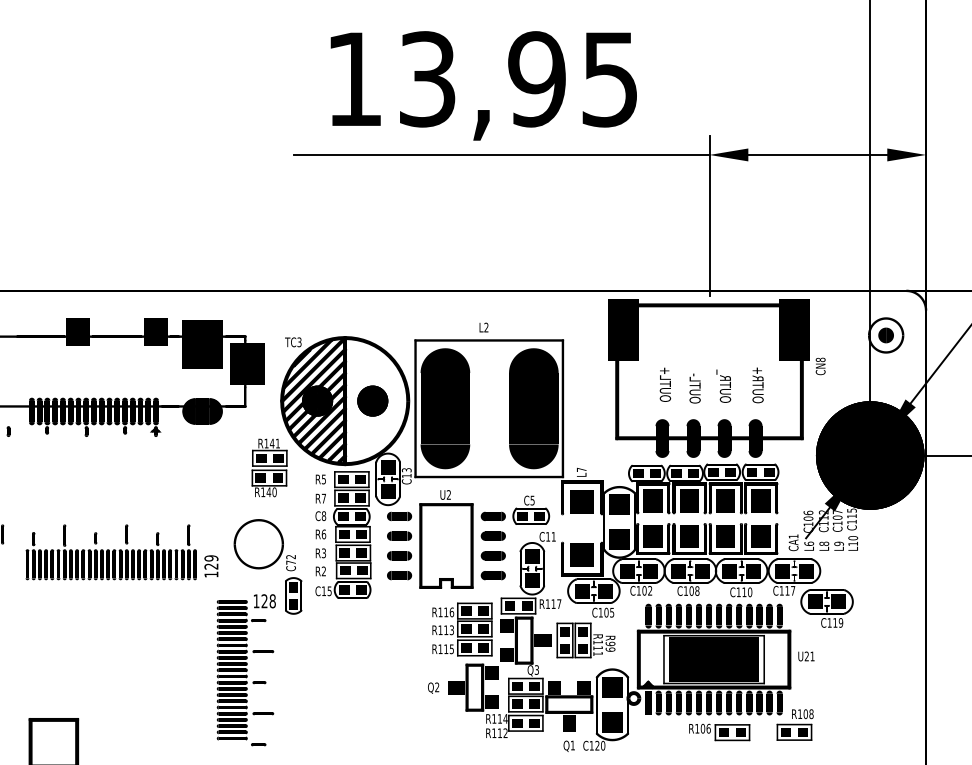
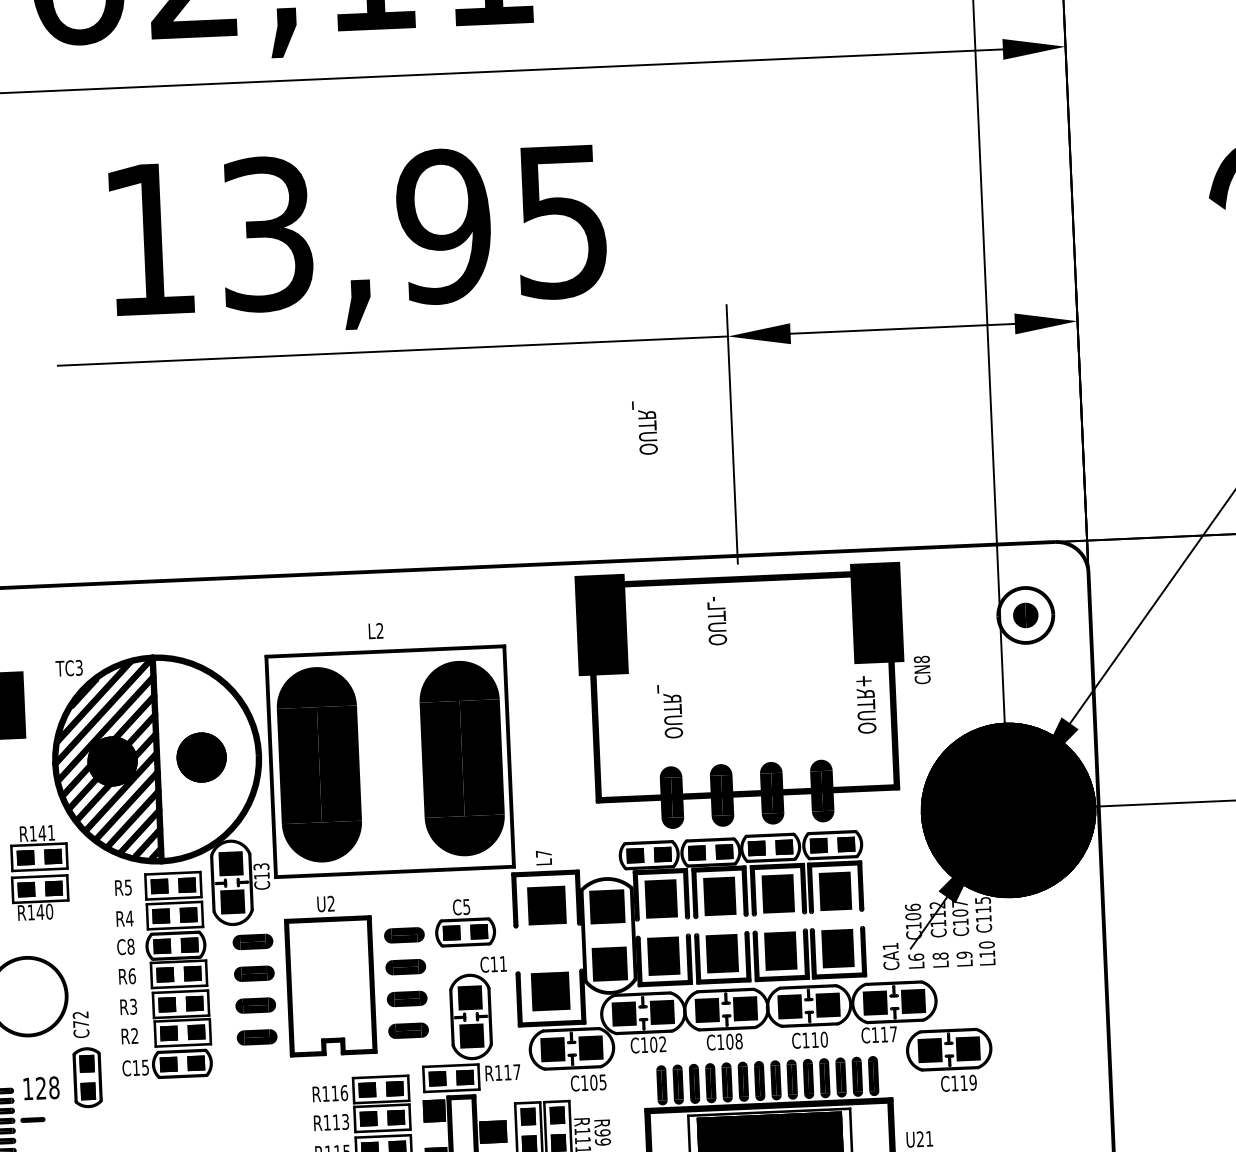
text: (663, 372) -> (668, 690), OUTL+ -> OUTR_
text: (723, 385) -> (644, 426), moved
text: (757, 385) -> (865, 704), moved
text: (694, 388) -> (716, 620), moved
text: (323, 498) -> (128, 918), R7 -> R4

